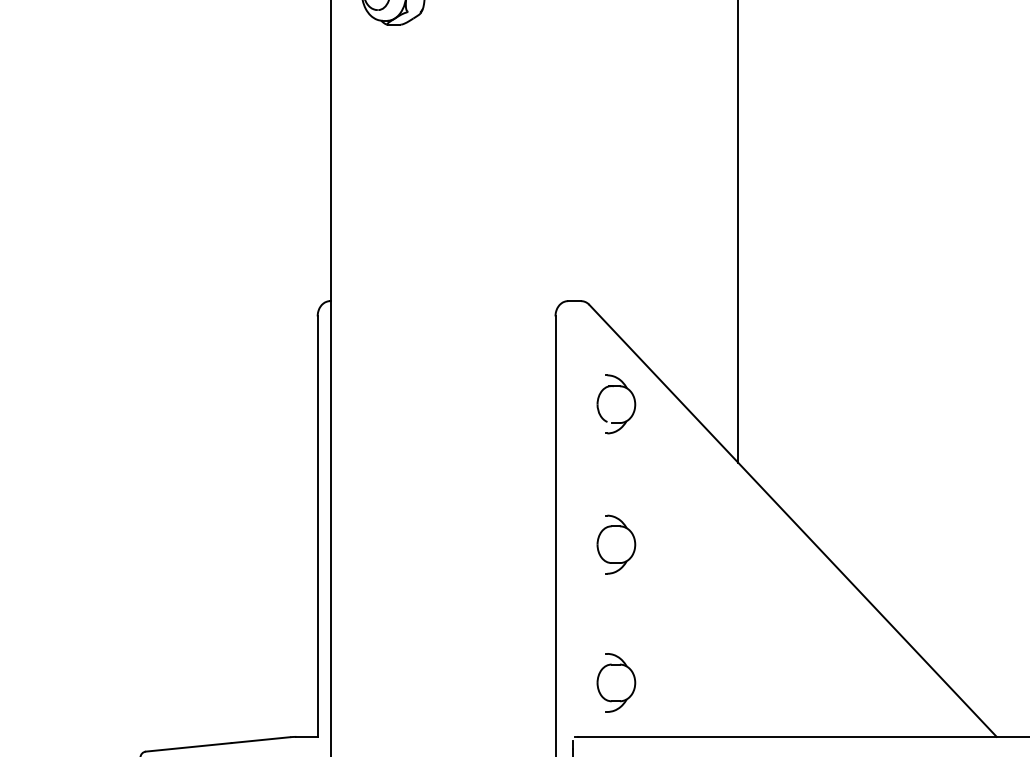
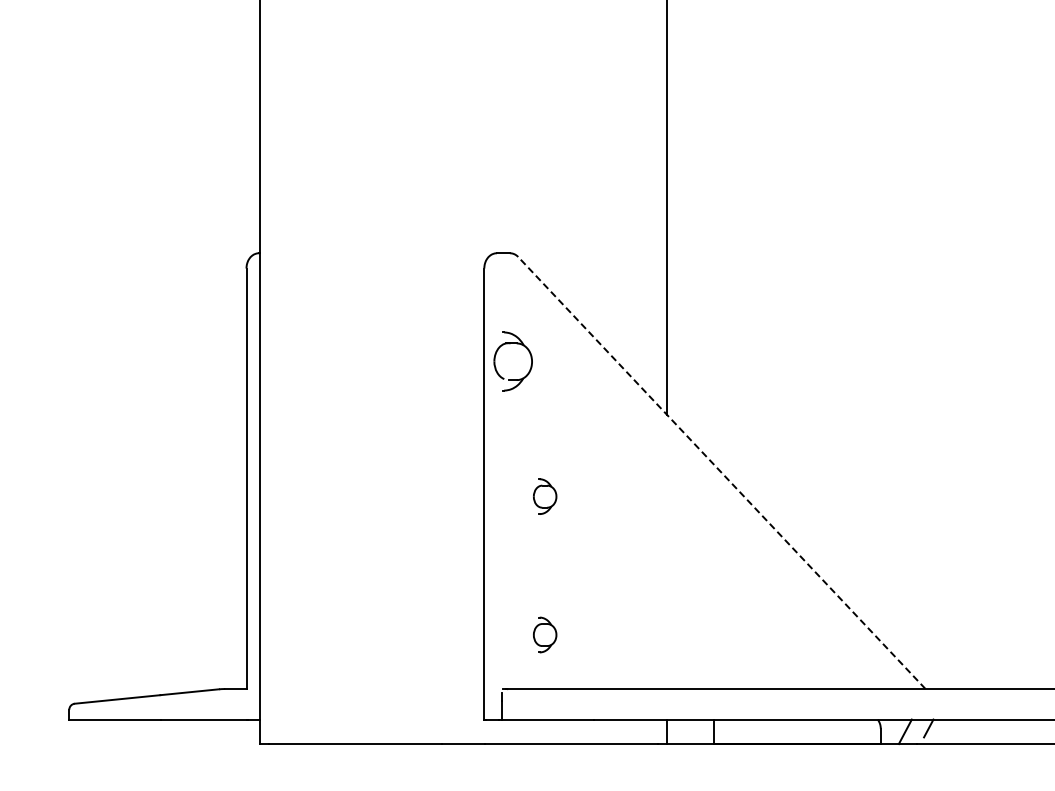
part: (598, 404) -> (495, 361), moved
line: (792, 521) -> (721, 473), solid -> dashed
part: (615, 544) -> (544, 496), size x0.6
part: (615, 682) -> (544, 634), size x0.6

